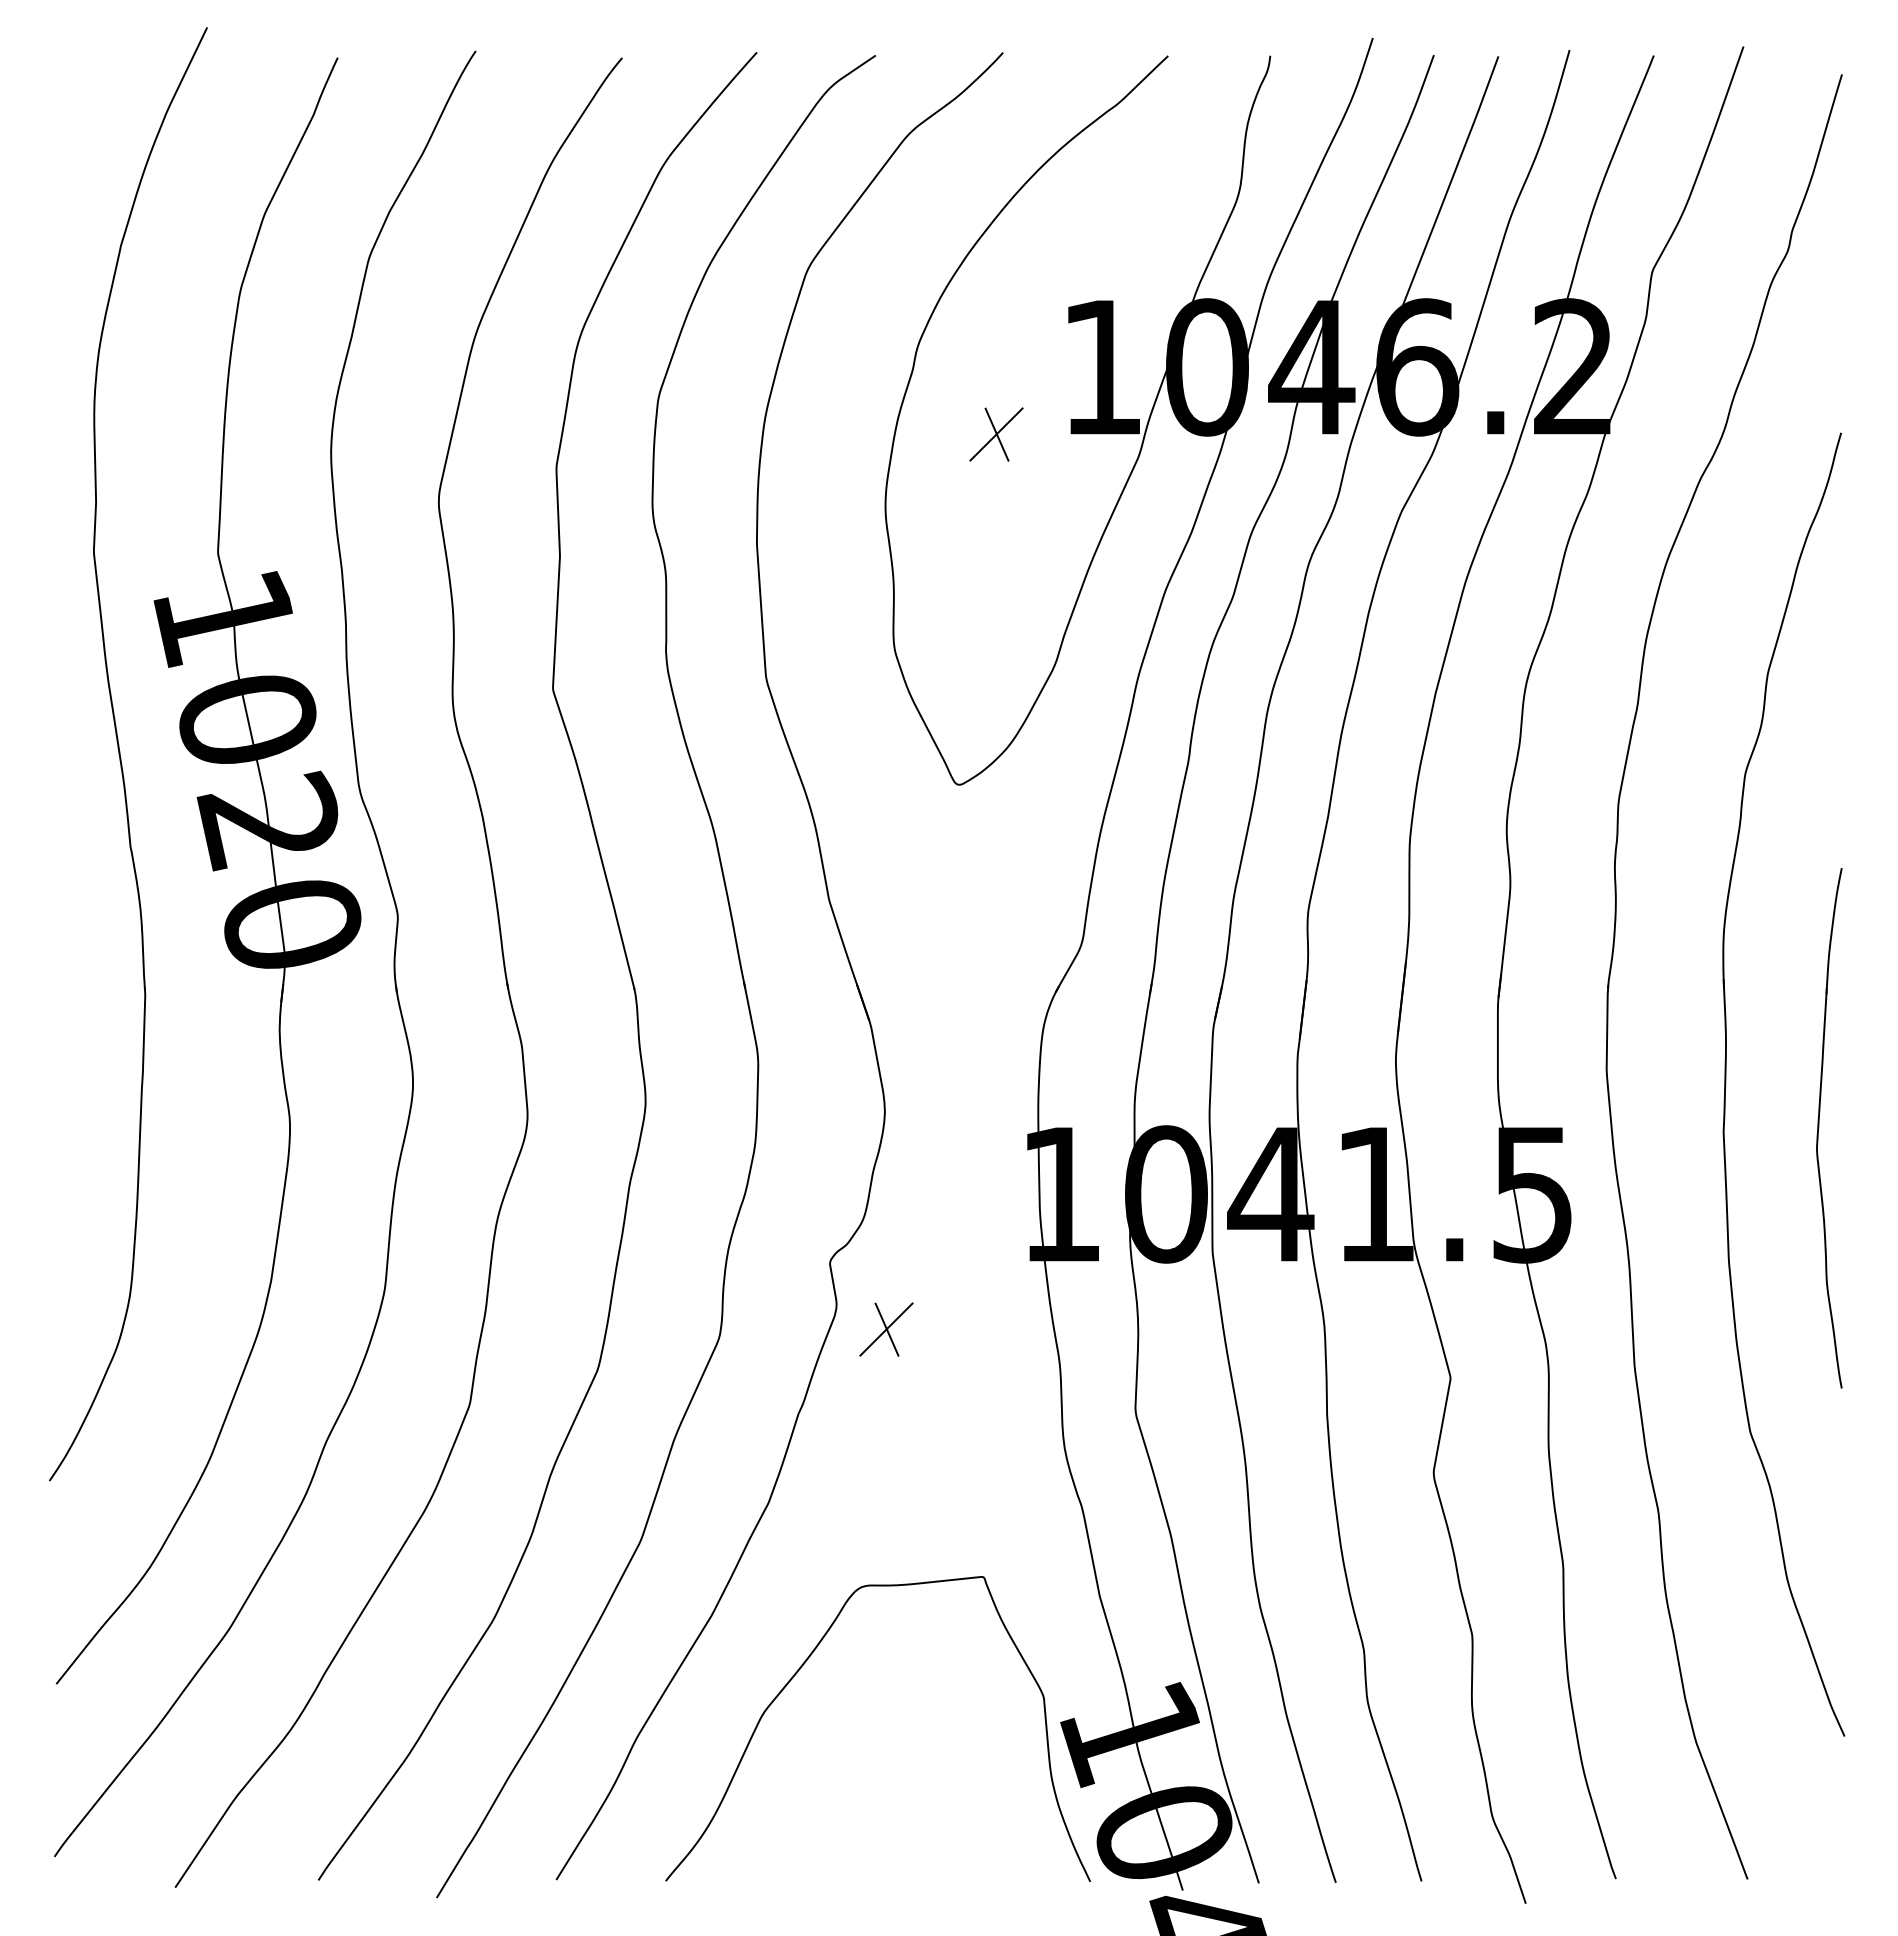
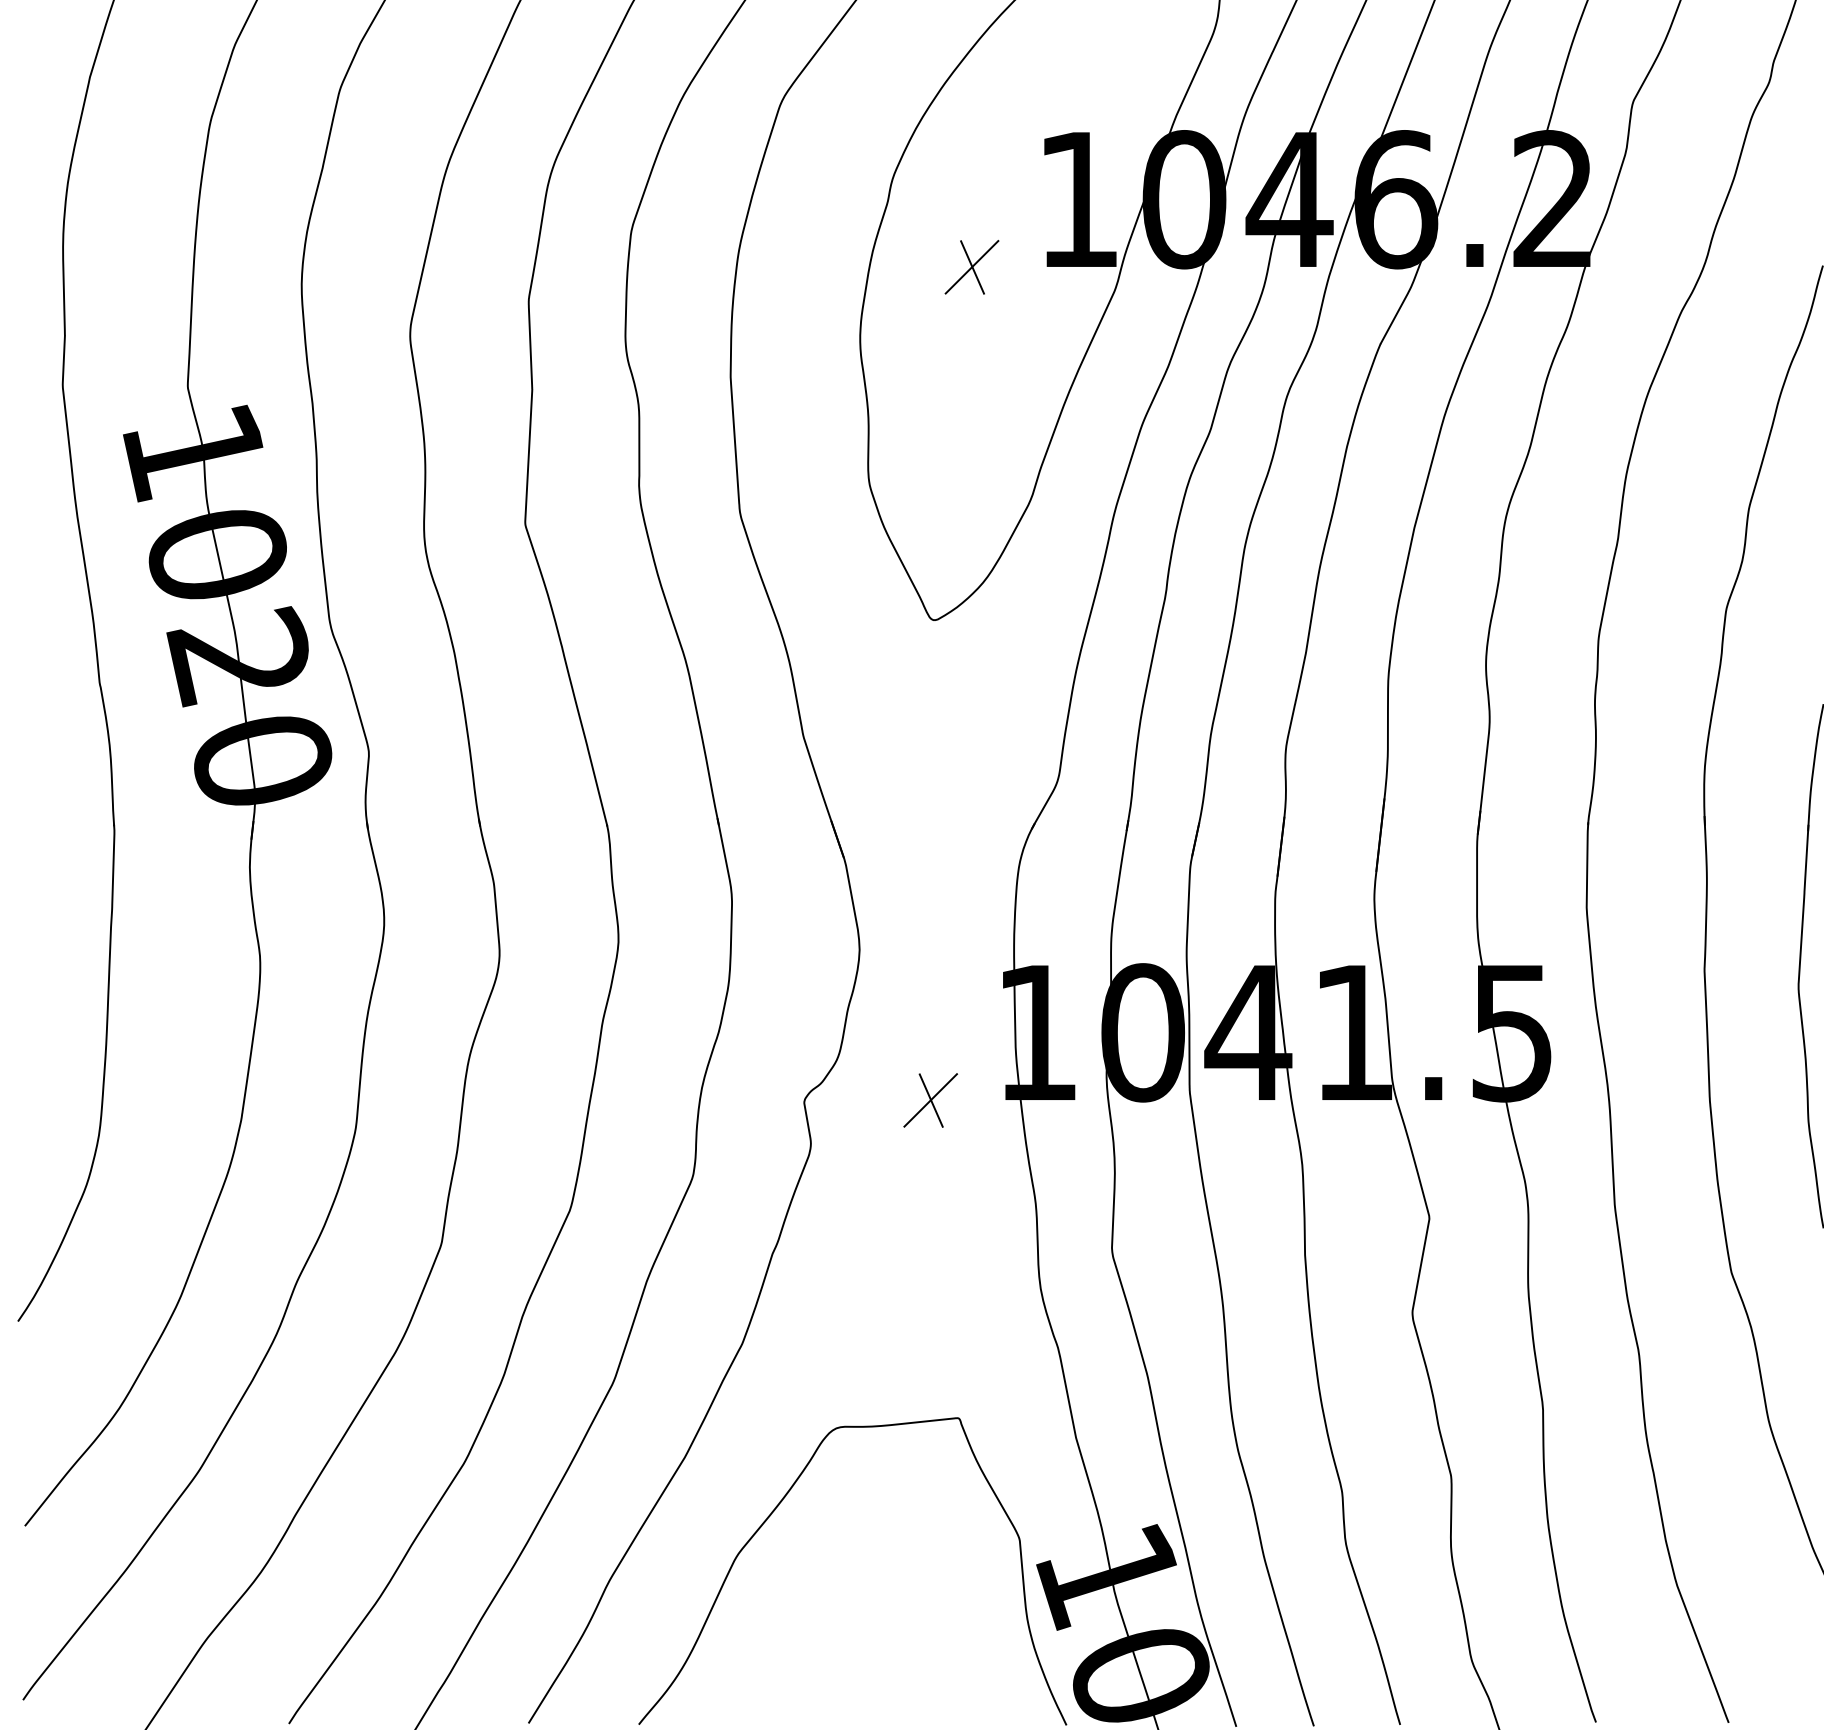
part: (886, 1329) -> (930, 1100), moved

